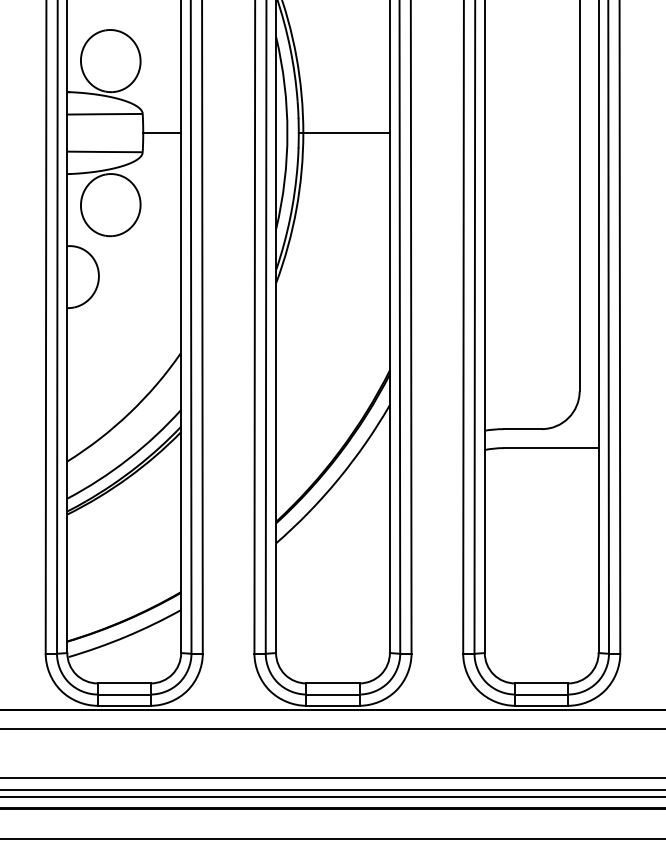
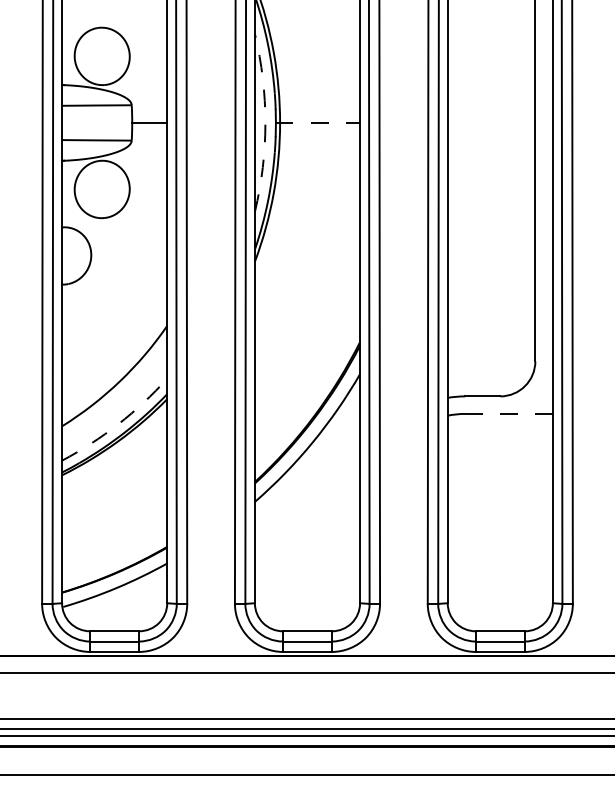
arc: (287, 132) -> (265, 122), solid -> dashed
line: (344, 132) -> (318, 122), solid -> dashed
line: (551, 447) -> (509, 413), solid -> dashed
arc: (128, 459) -> (118, 424), solid -> dashed

